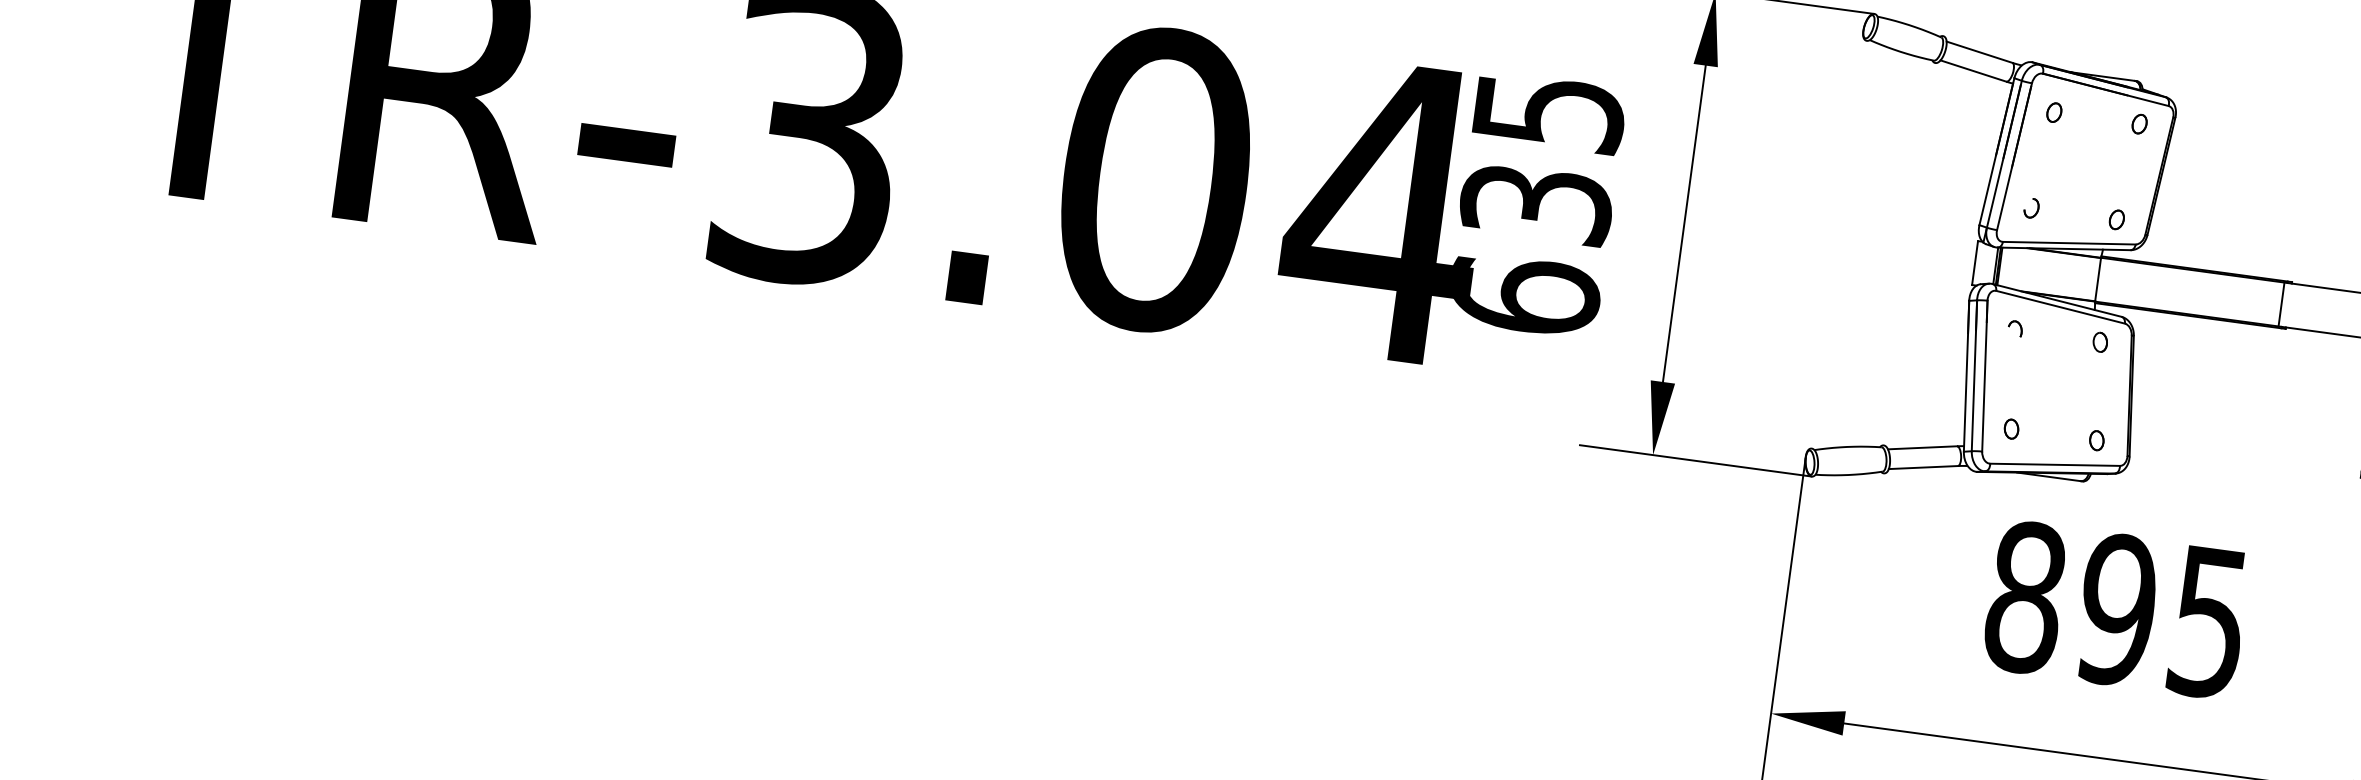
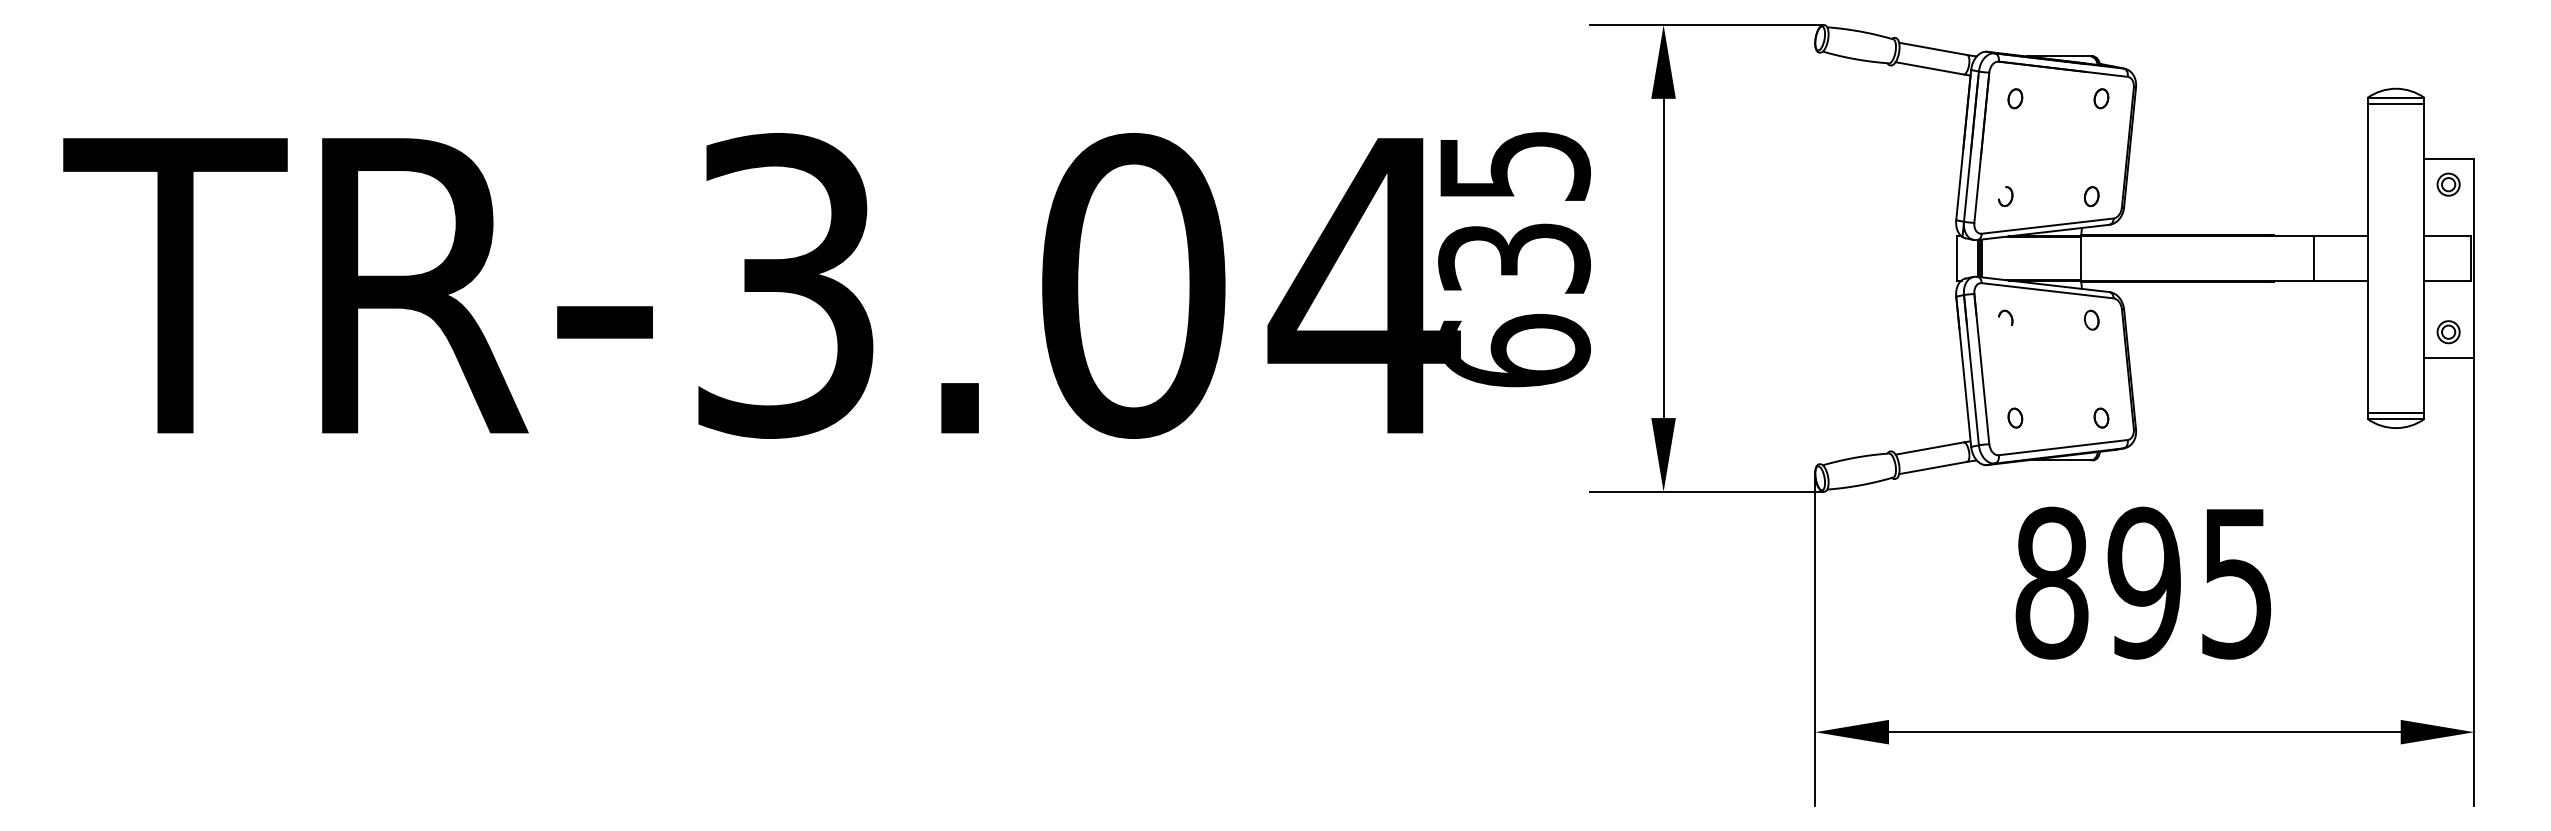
line: (2281, 304) -> (2314, 258), moved

